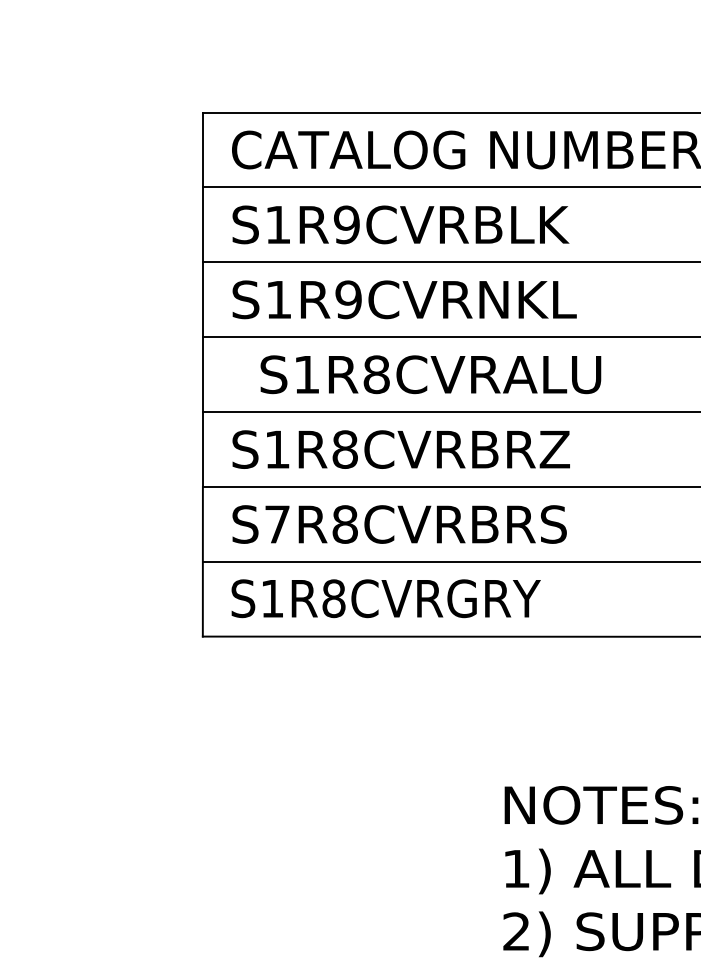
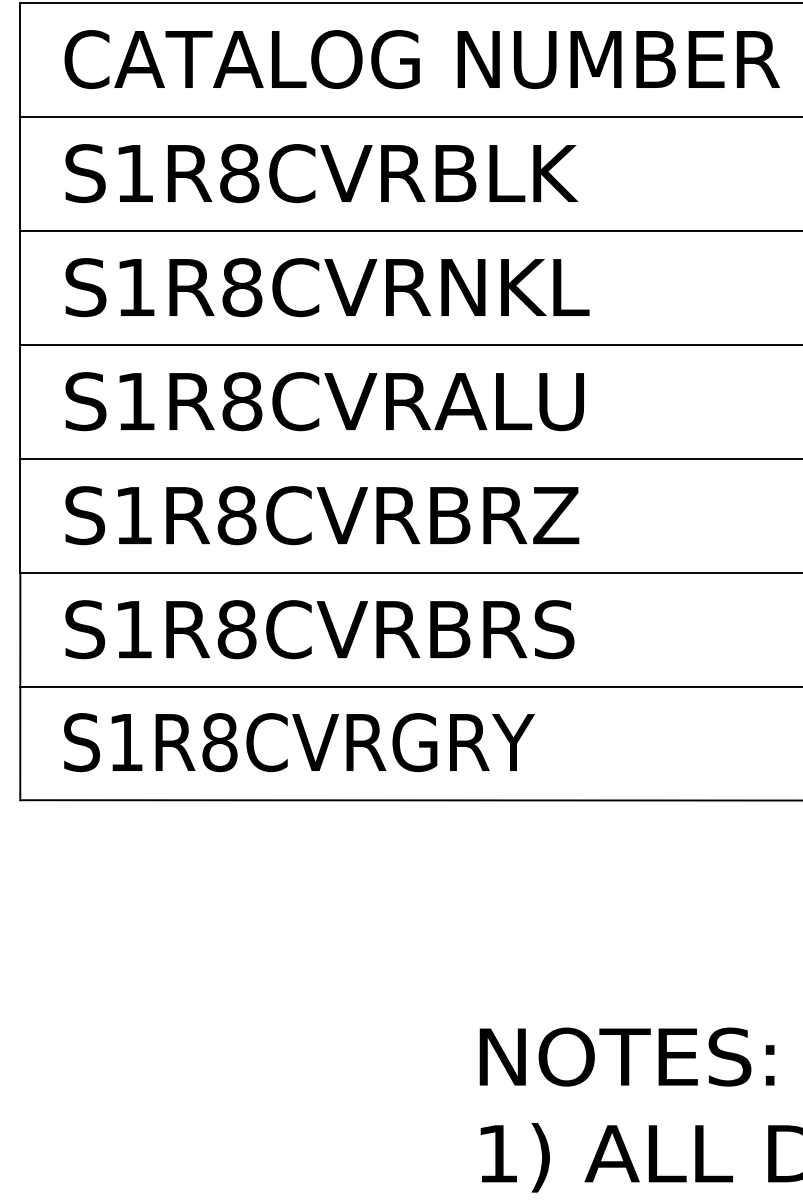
text: (346, 224) -> (238, 172), S1R9CVRBLK -> S1R8CVRBLK
text: (348, 299) -> (241, 287), S1R9CVRNKL -> S1R8CVRNKL
text: (430, 374) -> (324, 401), moved
text: (277, 524) -> (133, 629), S7R8CVRBRS -> S1R8CVRBRS

